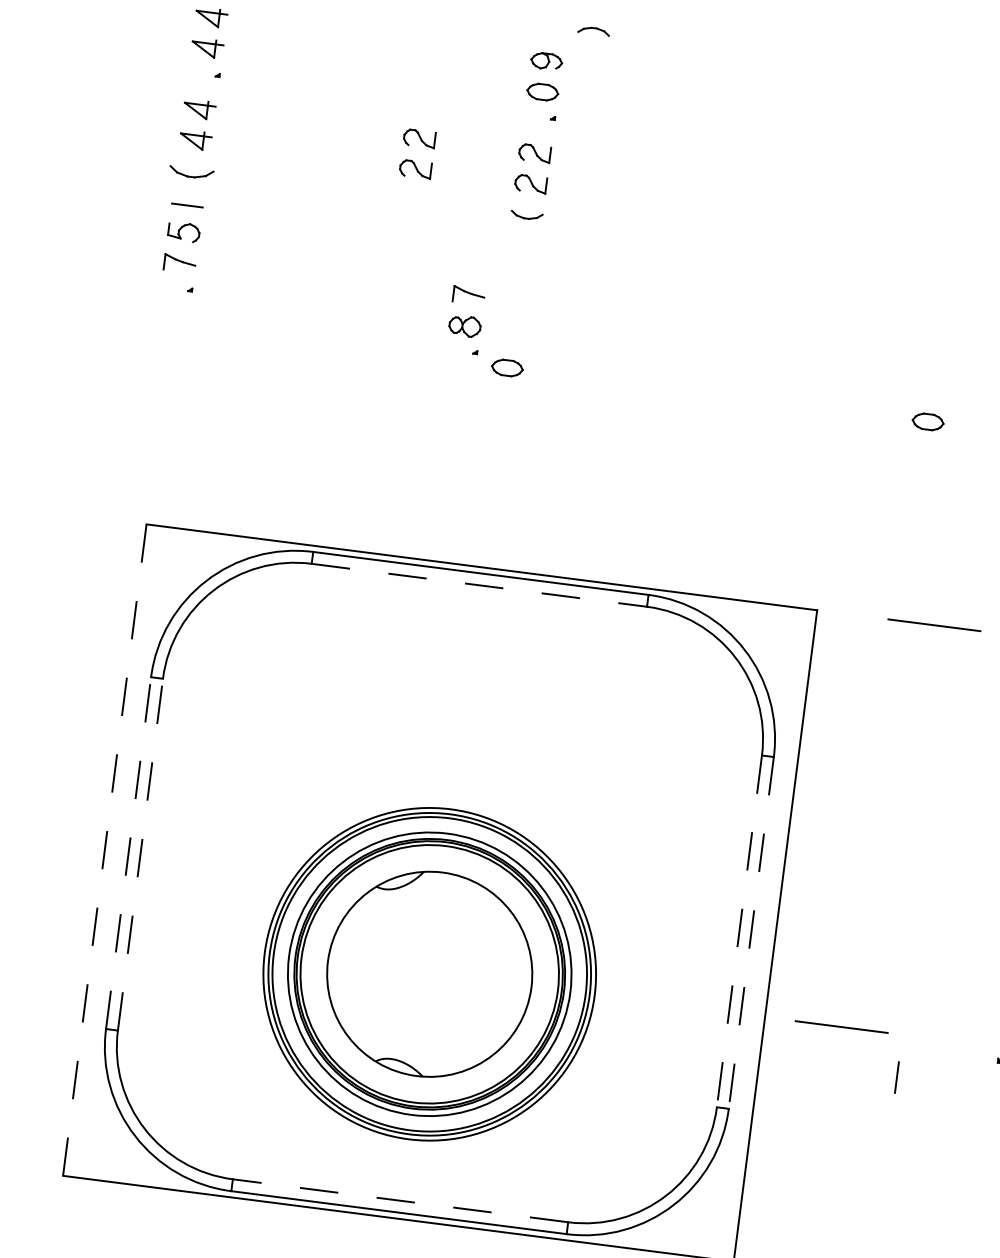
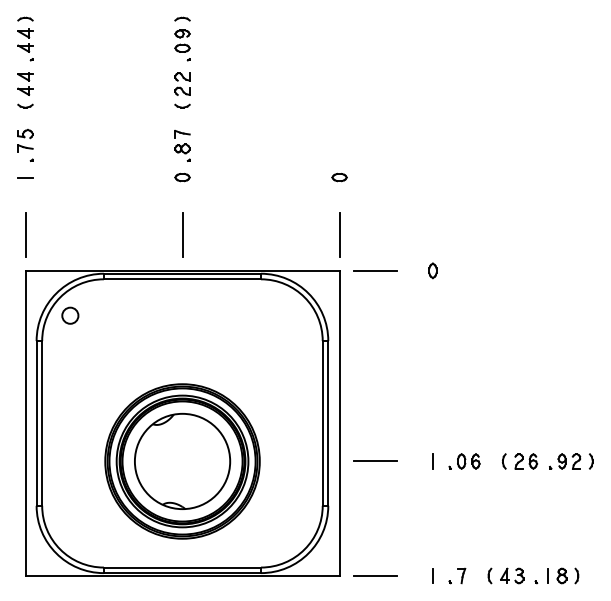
part: (594, 29) -> (182, 18), moved
part: (417, 152) -> (128, 83), removed
part: (191, 171) -> (25, 105), size x0.71
line: (187, 205) -> (25, 177), moved
part: (465, 319) -> (182, 145), moved
part: (927, 421) -> (339, 177), moved
line: (156, 446) -> (25, 234), added
line: (491, 489) -> (182, 234), added
line: (826, 532) -> (339, 234), added
line: (479, 585) -> (182, 279), dashed -> solid
line: (934, 624) -> (375, 270), moved
circle: (230, 631) -> (70, 315), added
line: (104, 850) -> (25, 423), dashed -> solid
line: (128, 851) -> (36, 422), dashed -> solid
line: (141, 852) -> (42, 422), dashed -> solid
line: (738, 931) -> (322, 423), dashed -> solid
line: (751, 933) -> (328, 423), dashed -> solid
line: (896, 1077) -> (432, 461), moved
line: (400, 1200) -> (182, 567), dashed -> solid

